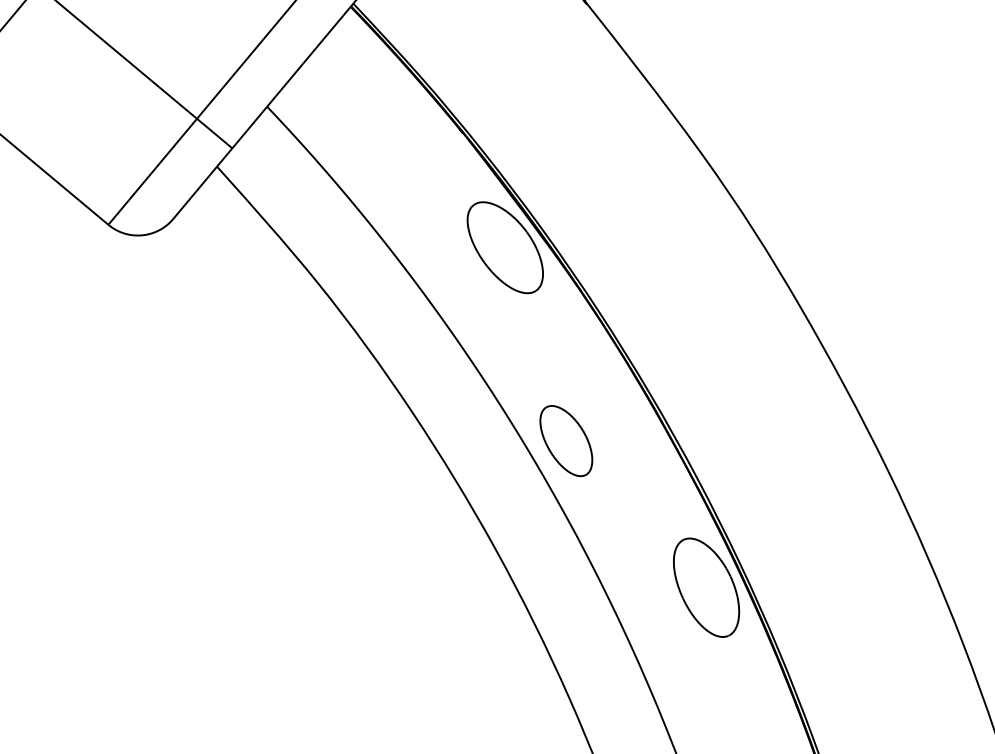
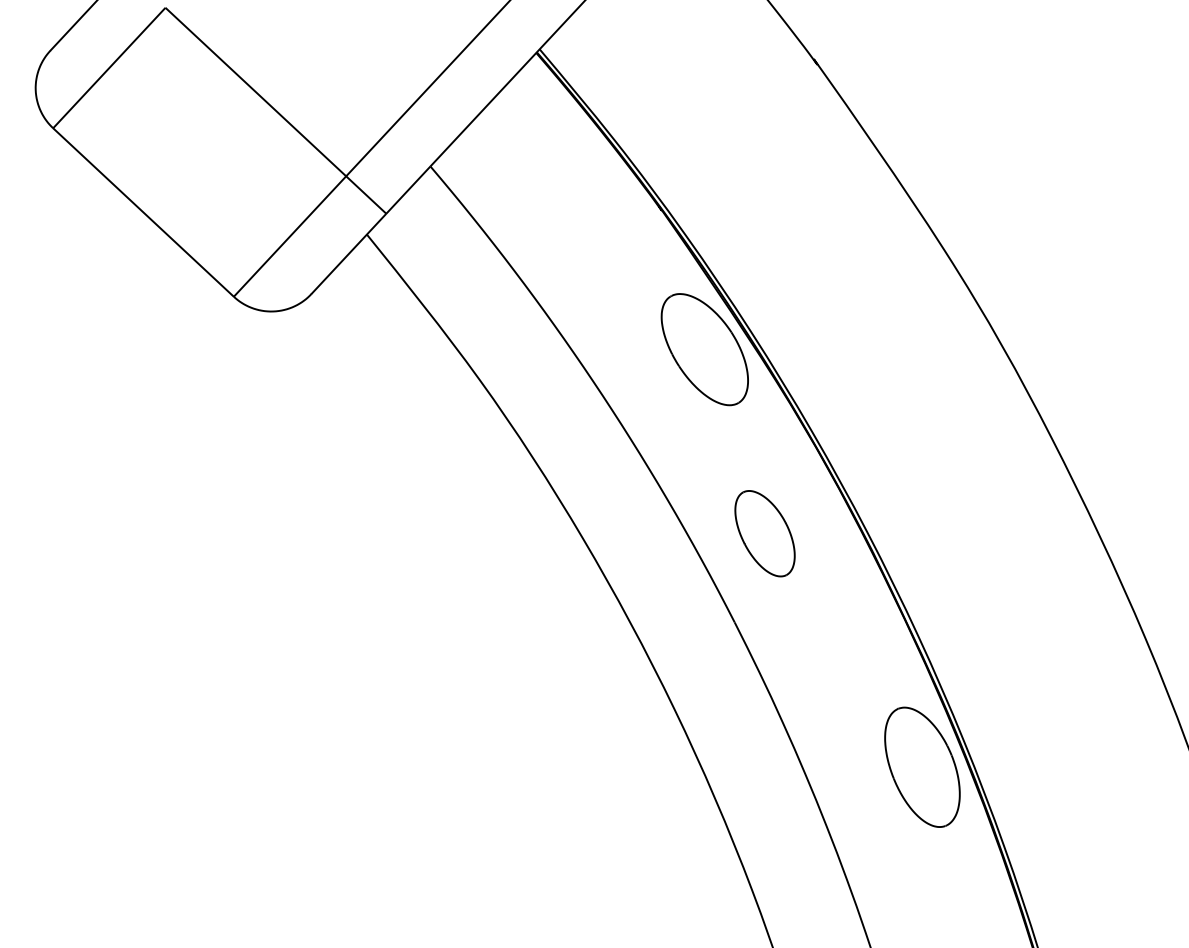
part: (565, 440) -> (764, 533), moved

